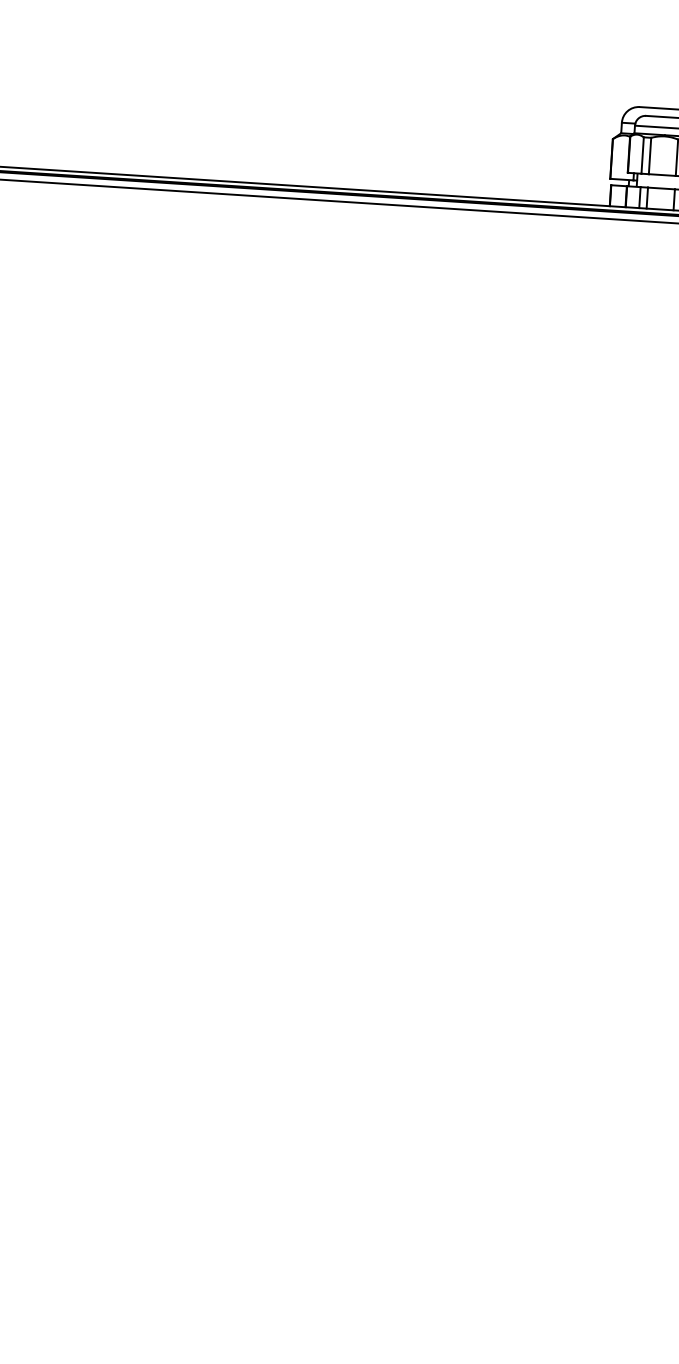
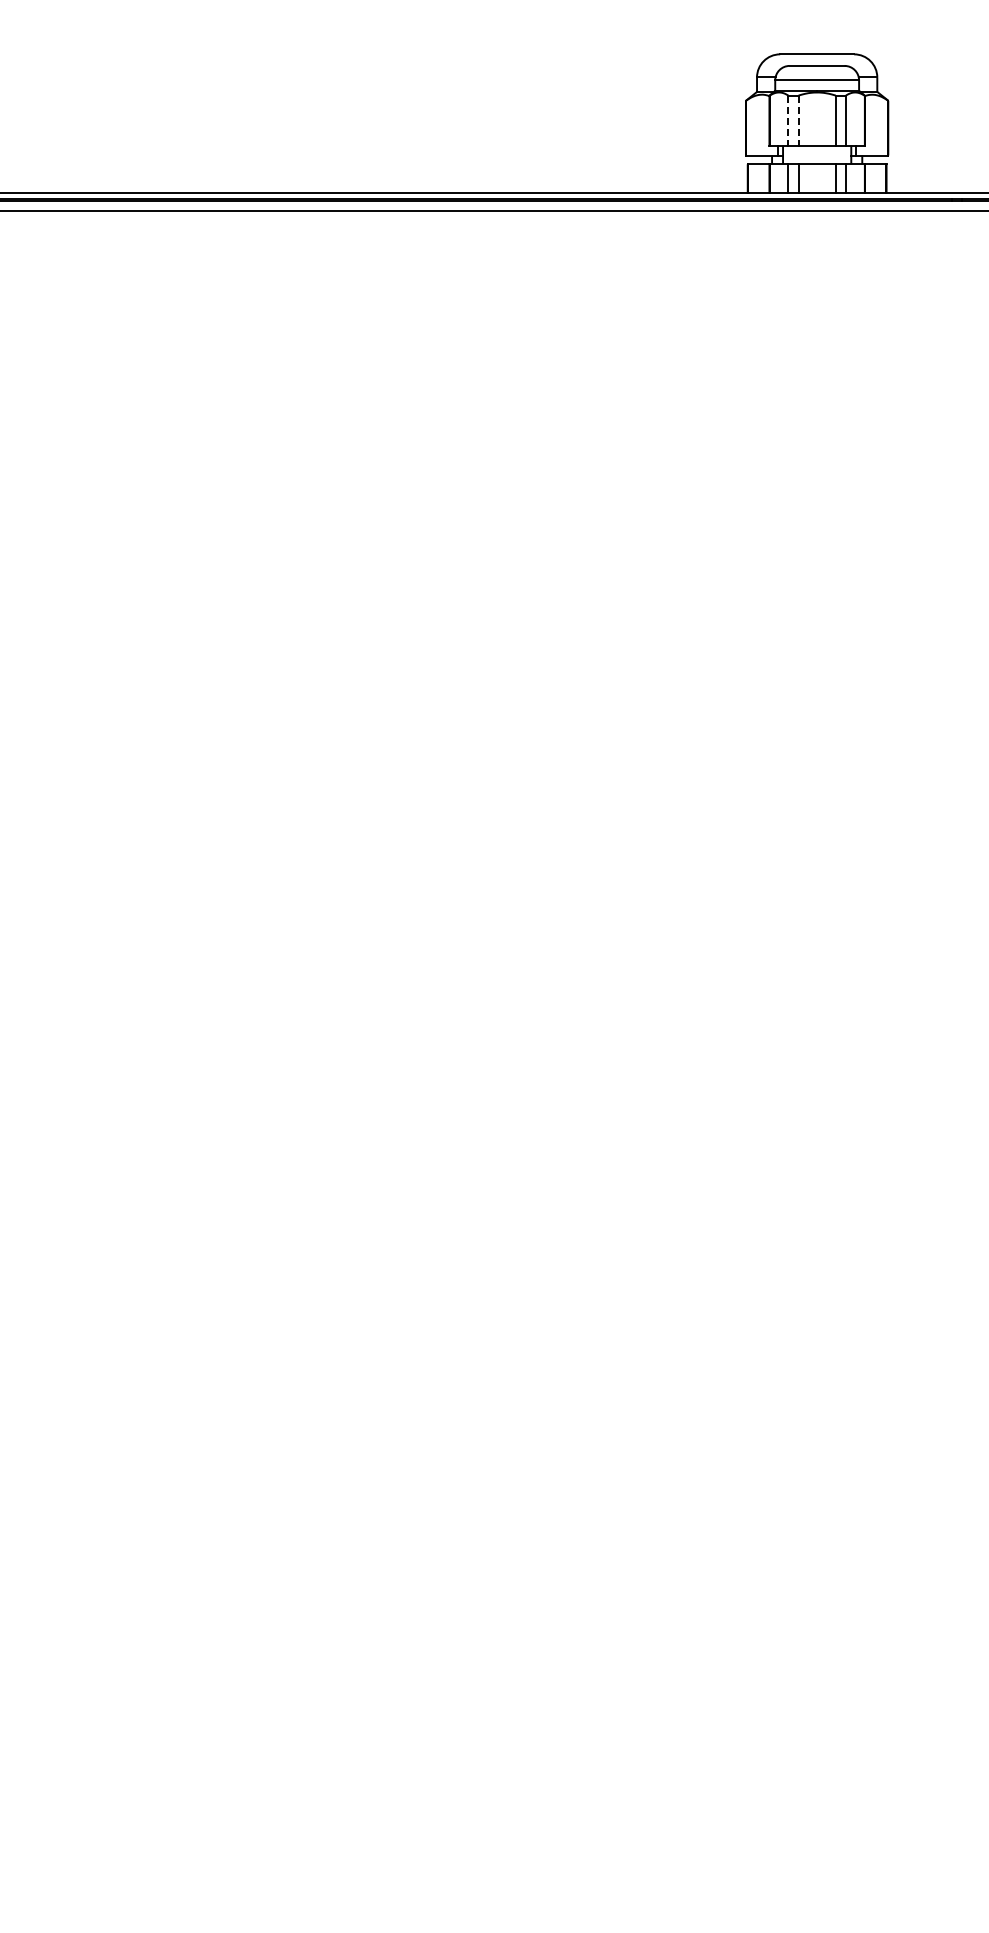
line: (642, 156) -> (788, 121), solid -> dashed
line: (649, 156) -> (798, 121), solid -> dashed

